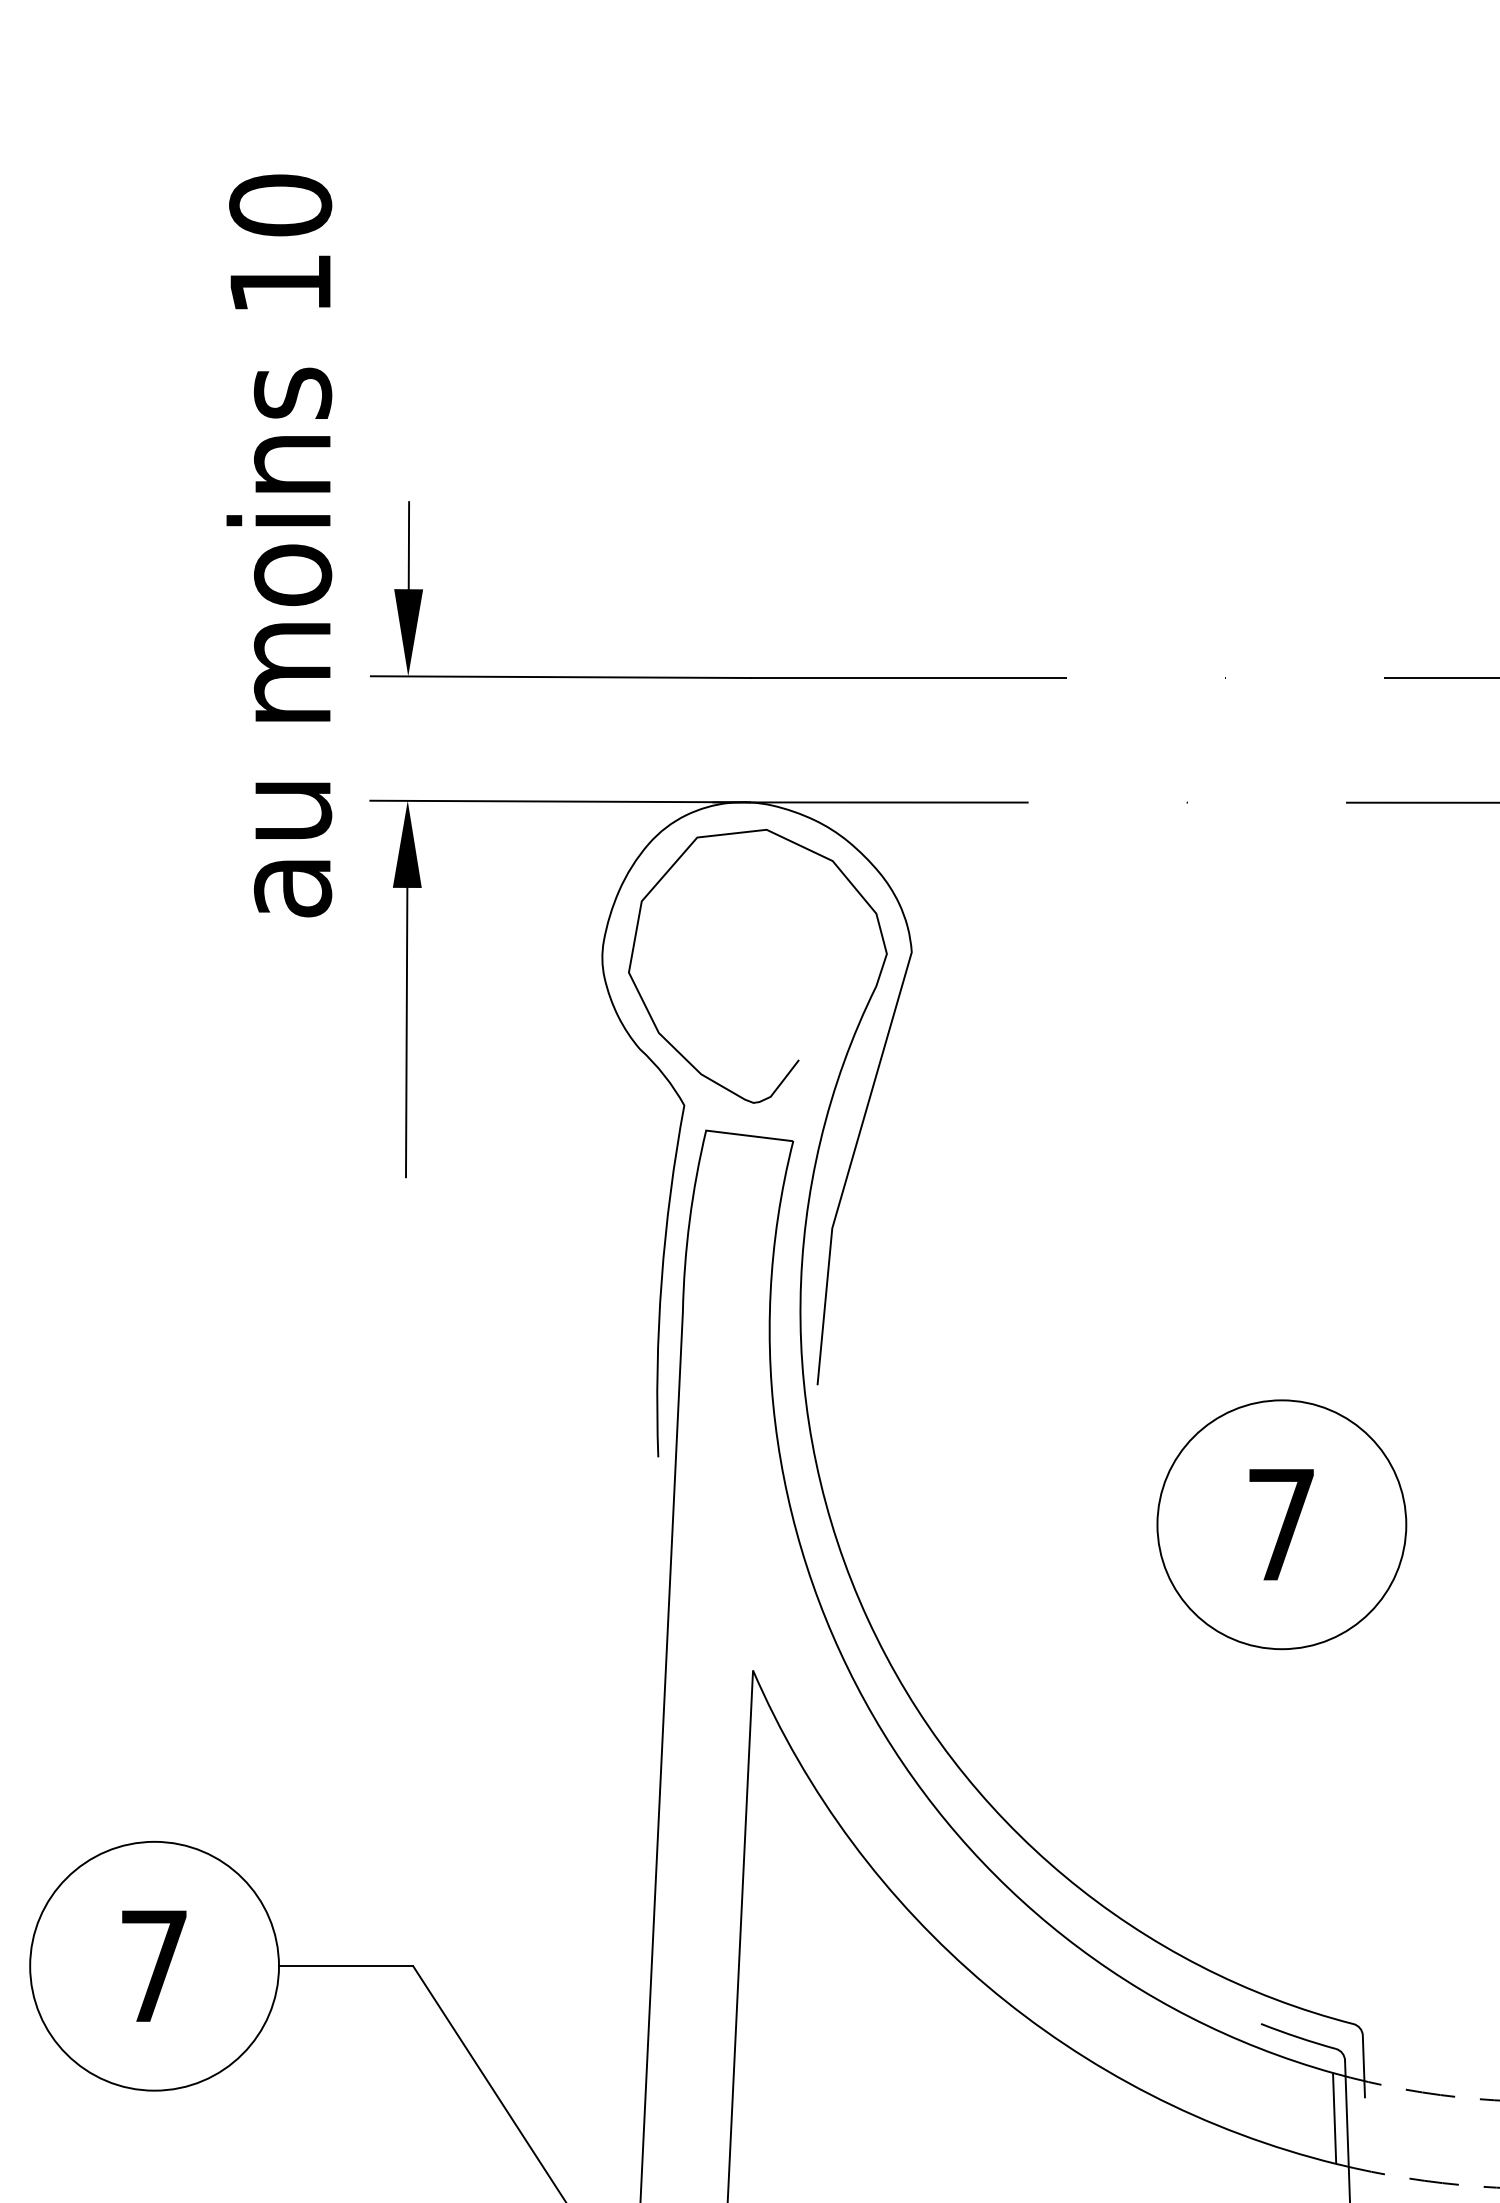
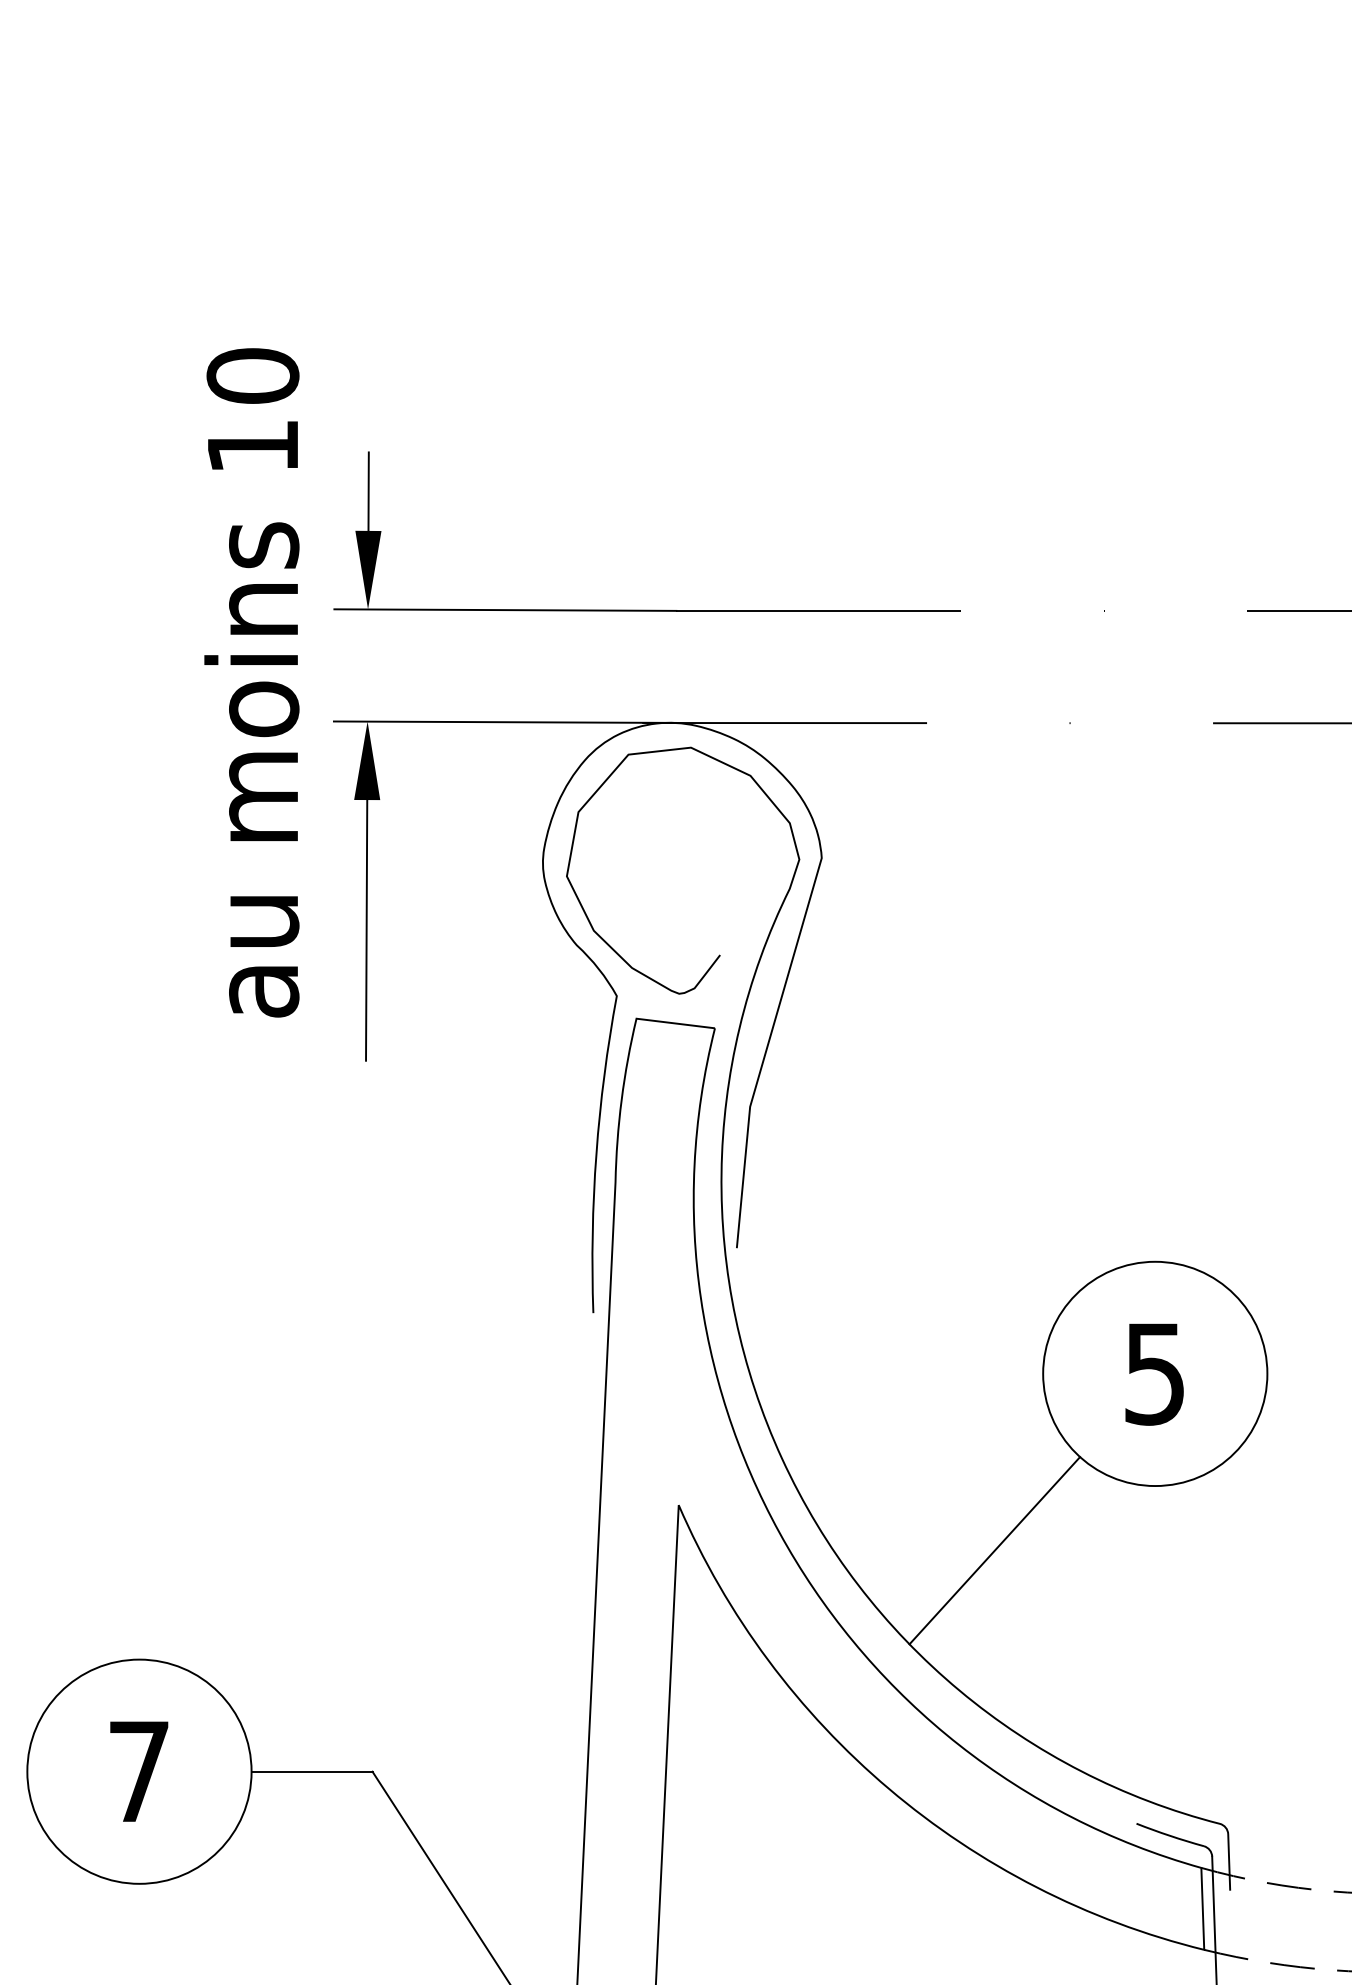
text: (279, 545) -> (252, 682), moved
text: (1280, 1525) -> (1154, 1374), 7 -> 5
line: (1103, 1720) -> (994, 1550), added

